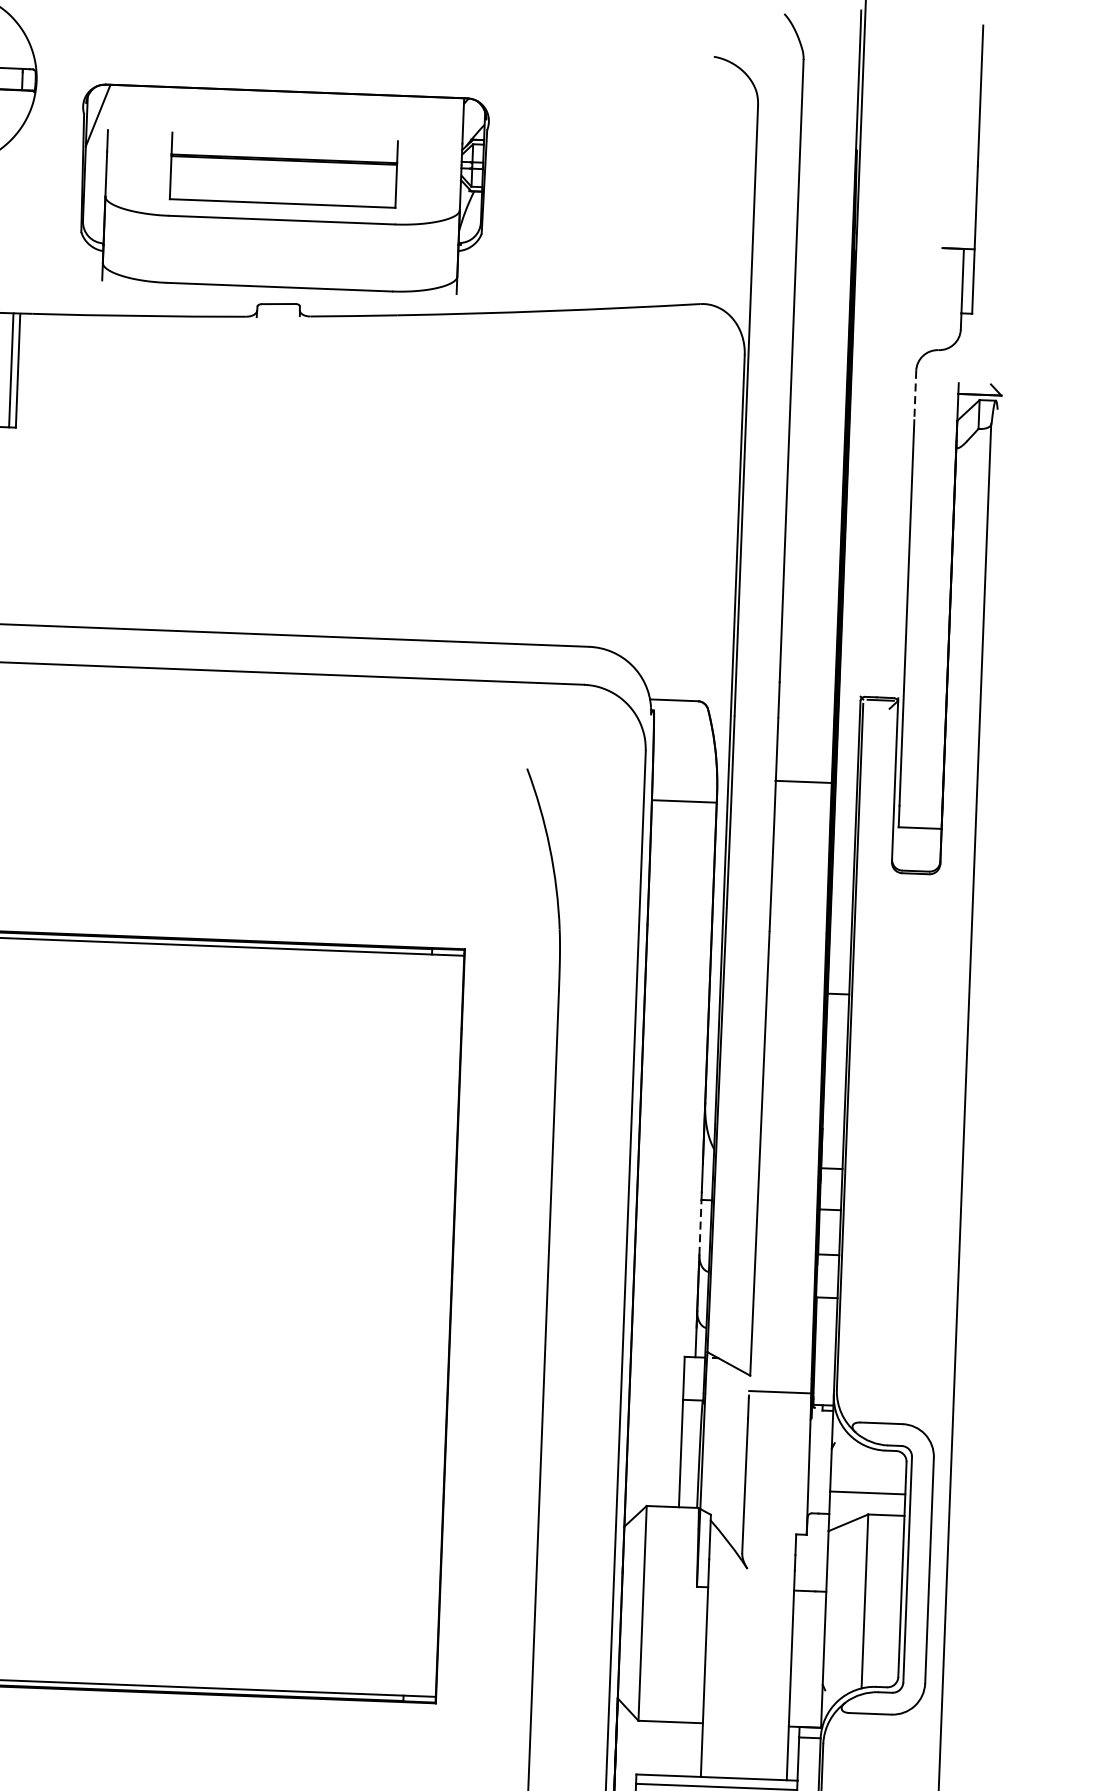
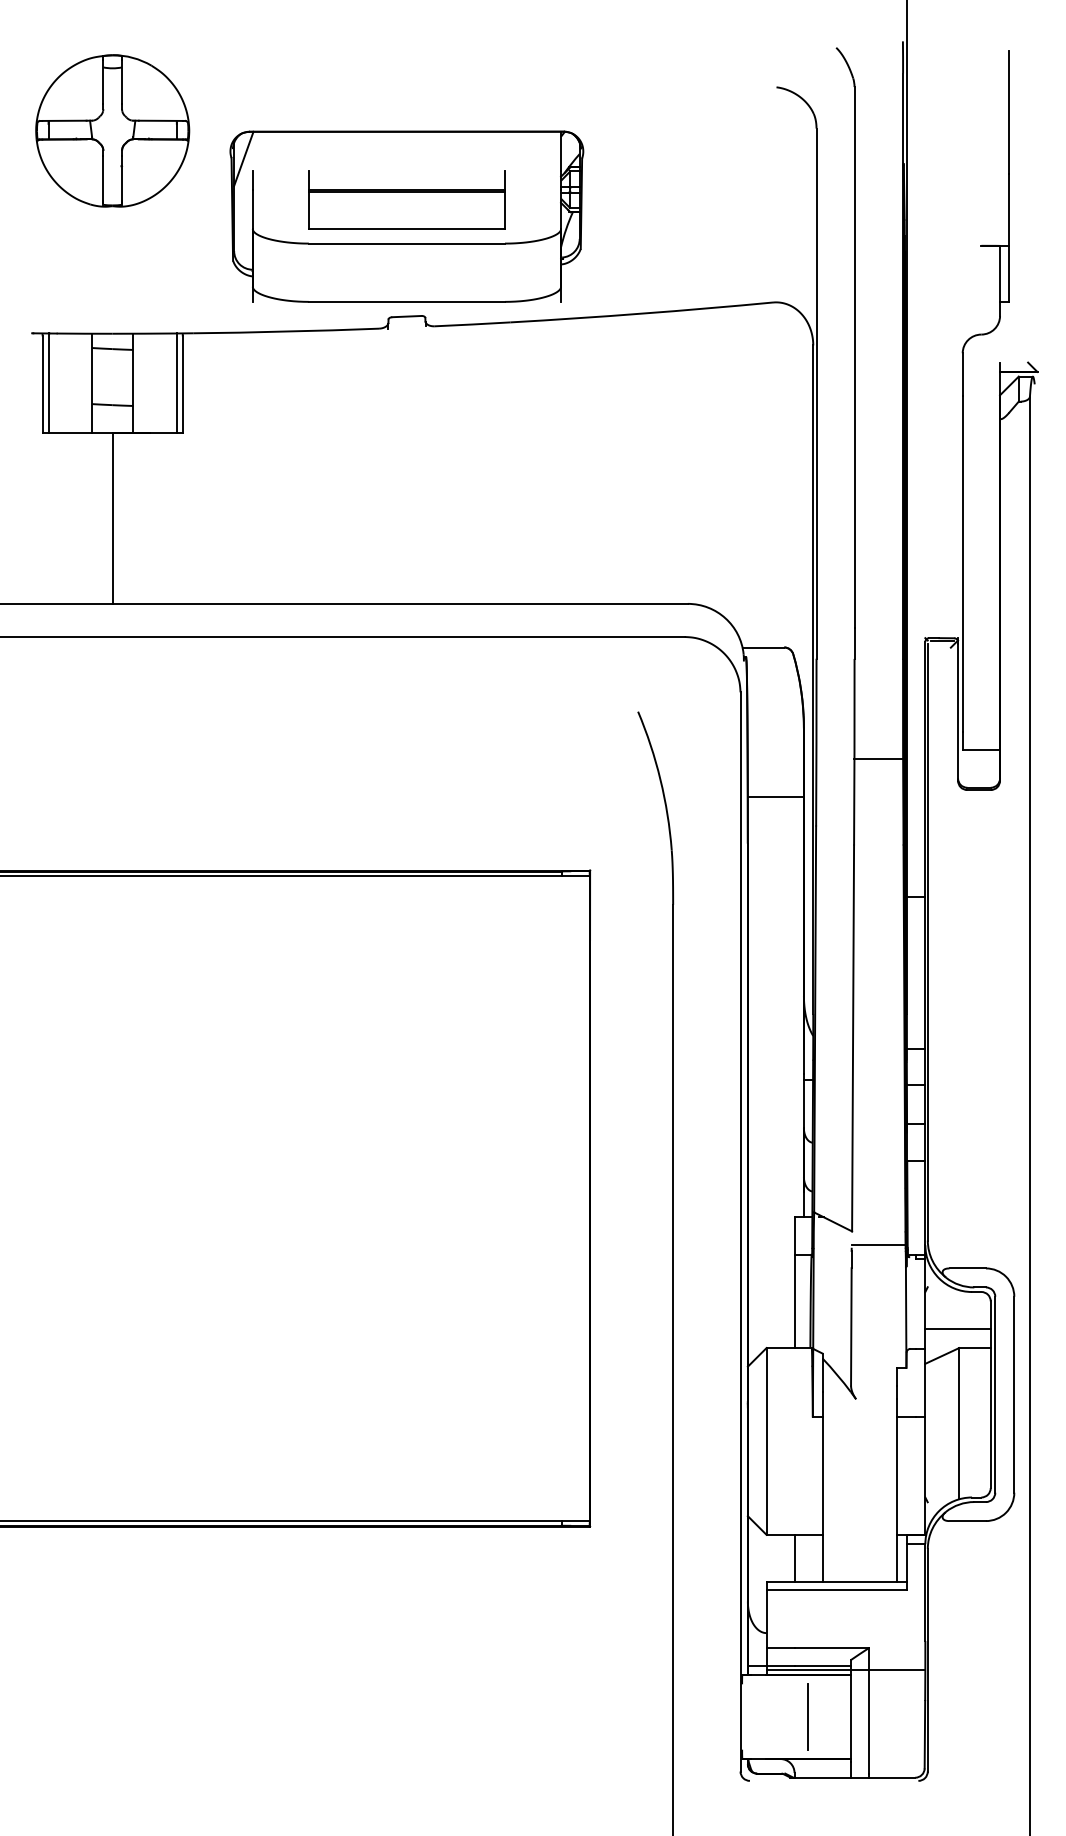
line: (915, 396) -> (962, 375), dashed -> solid
line: (803, 782) -> (878, 759), moved
line: (684, 800) -> (775, 796), moved
line: (699, 1227) -> (803, 1104), dashed -> solid
line: (669, 1748) -> (794, 1557), added

